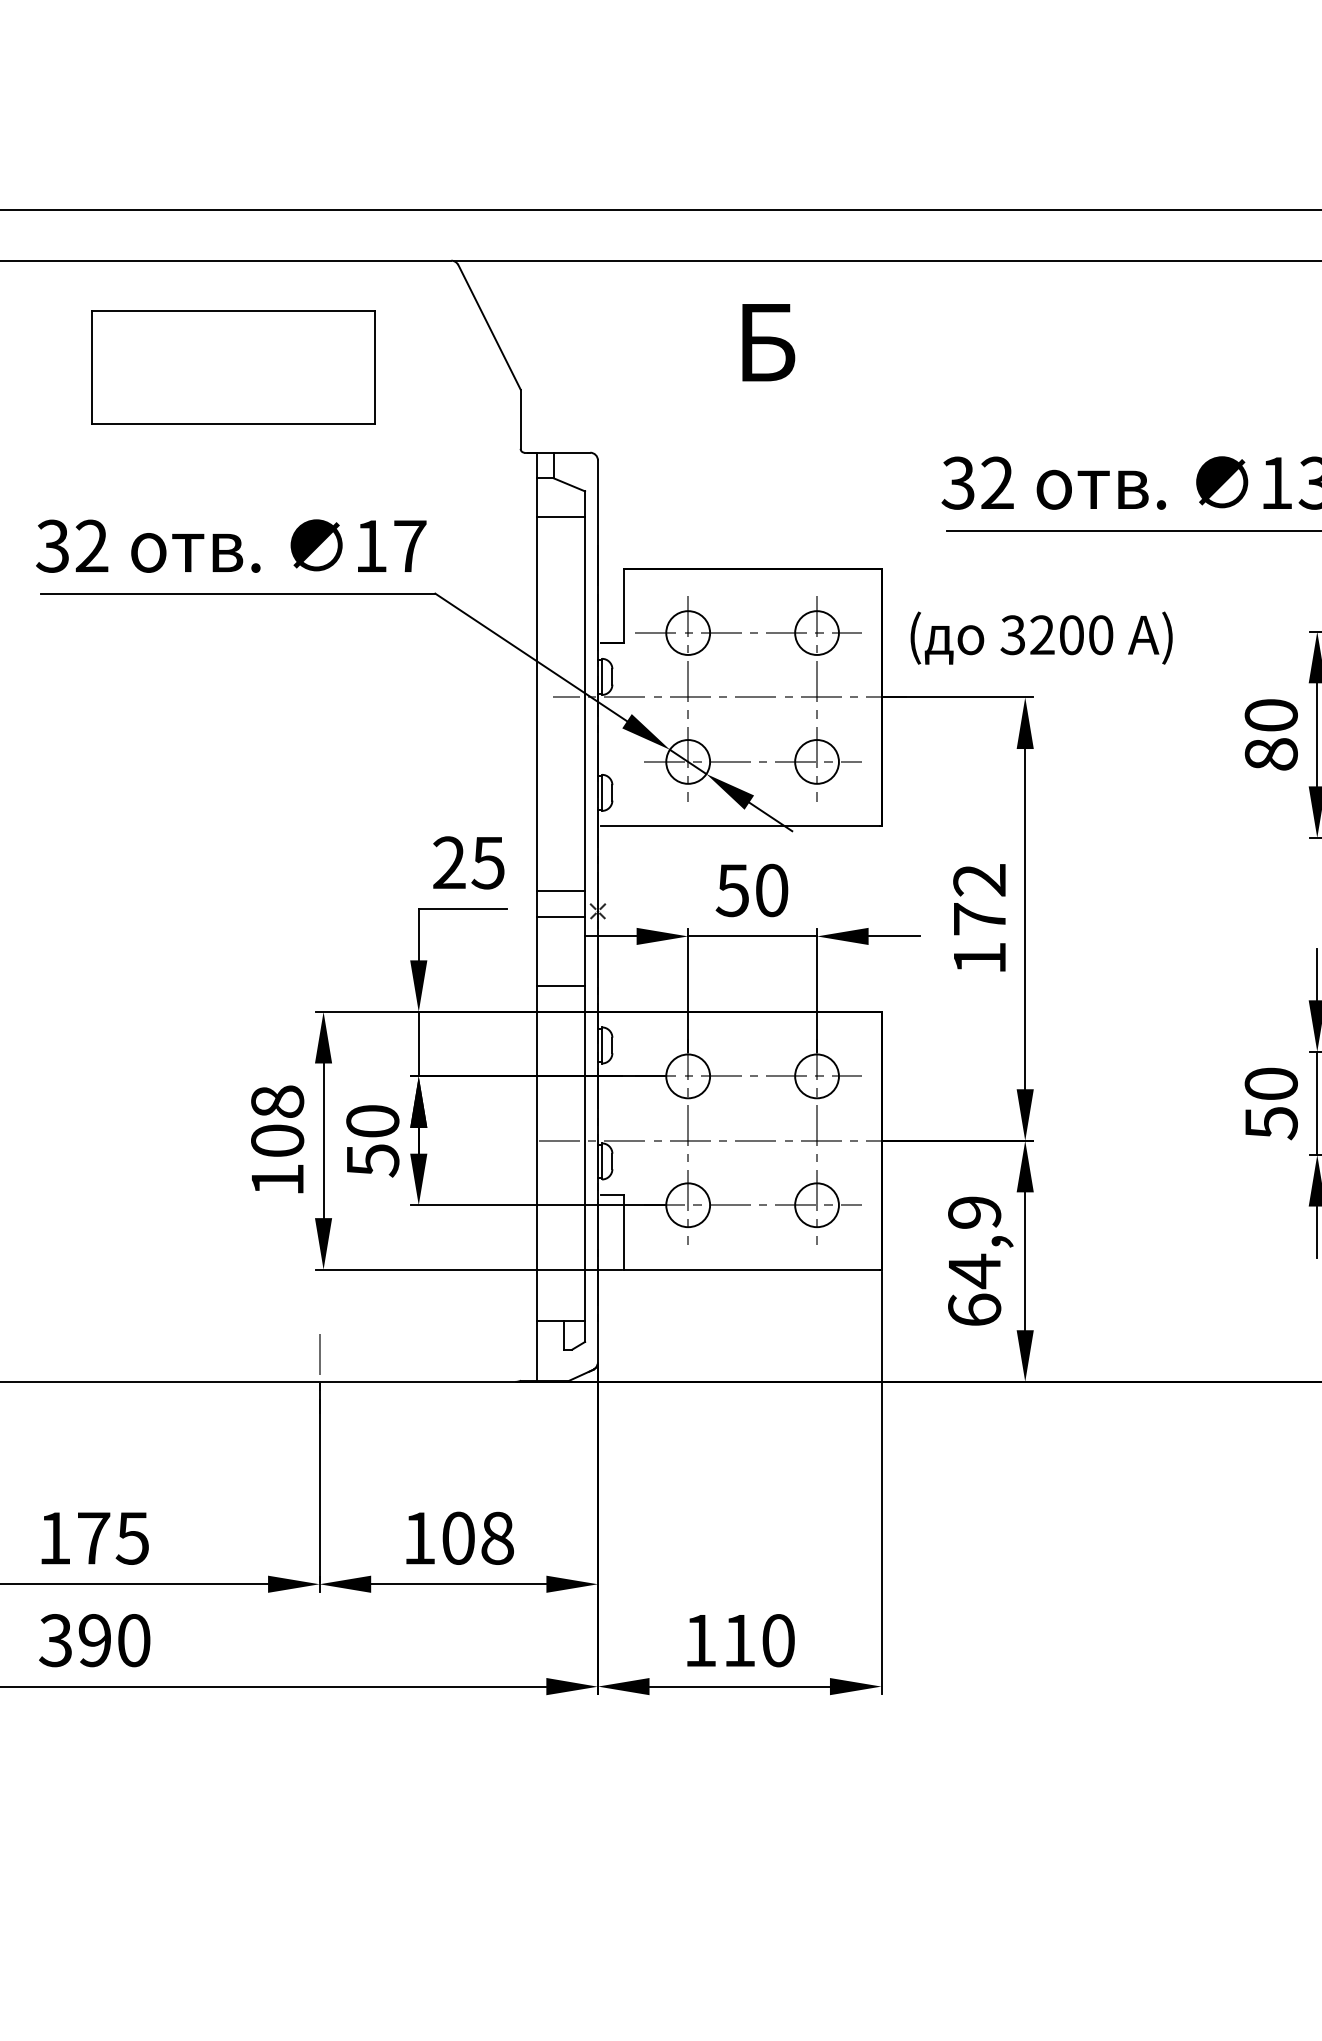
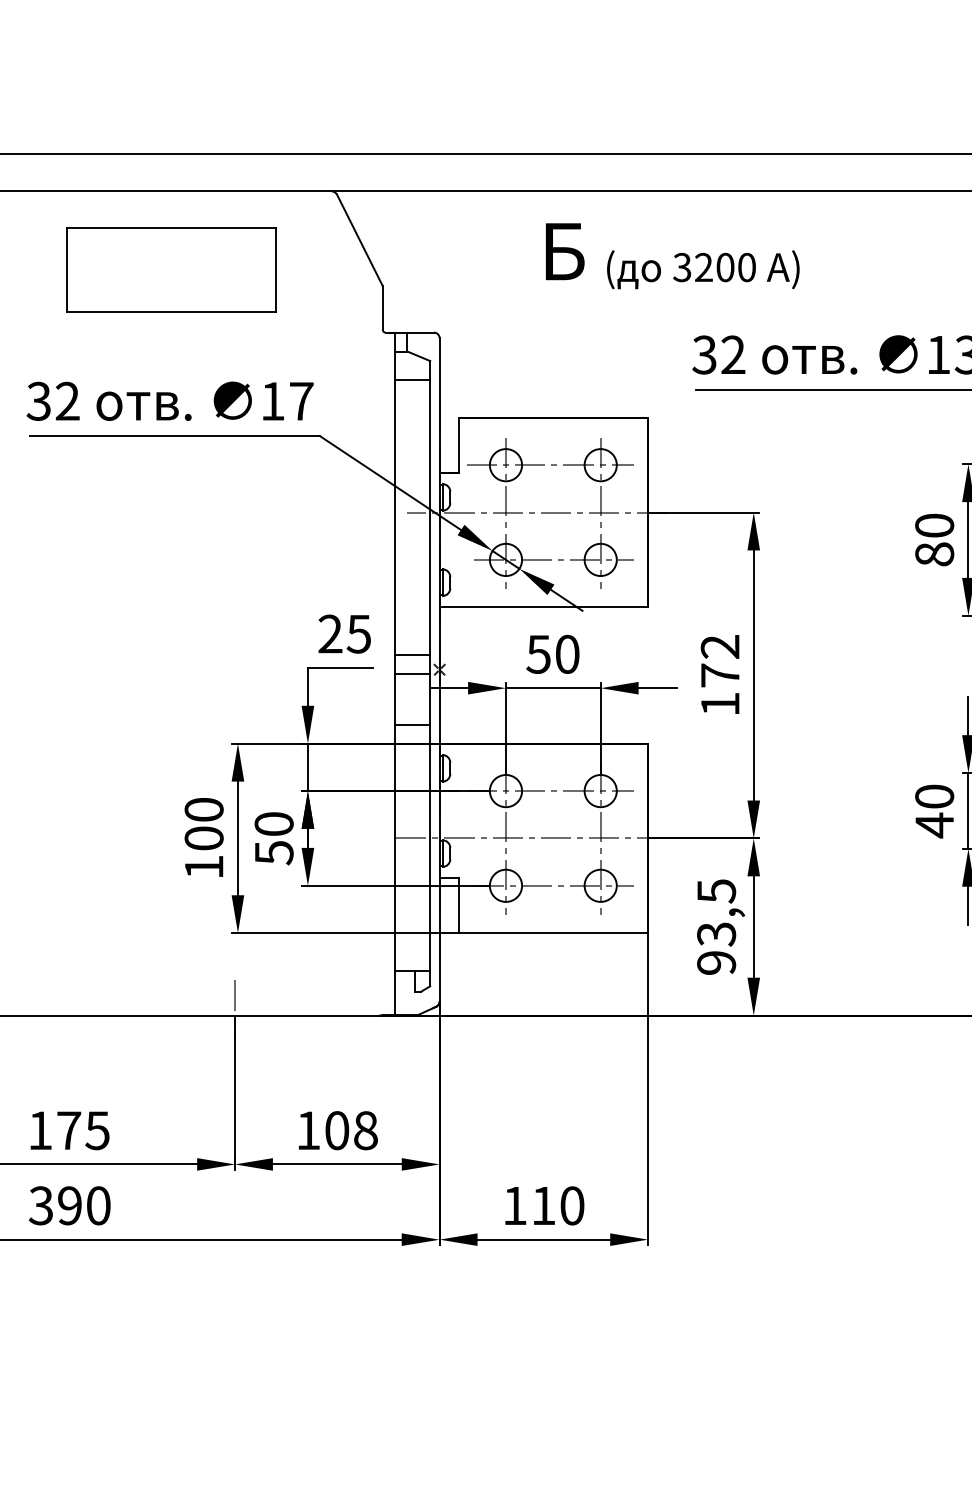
text: (1041, 637) -> (703, 269), moved
text: (277, 1101) -> (204, 809), 108 -> 100
text: (1271, 1122) -> (934, 824), 50 -> 40
text: (974, 1261) -> (716, 927), 64,9 -> 93,5

